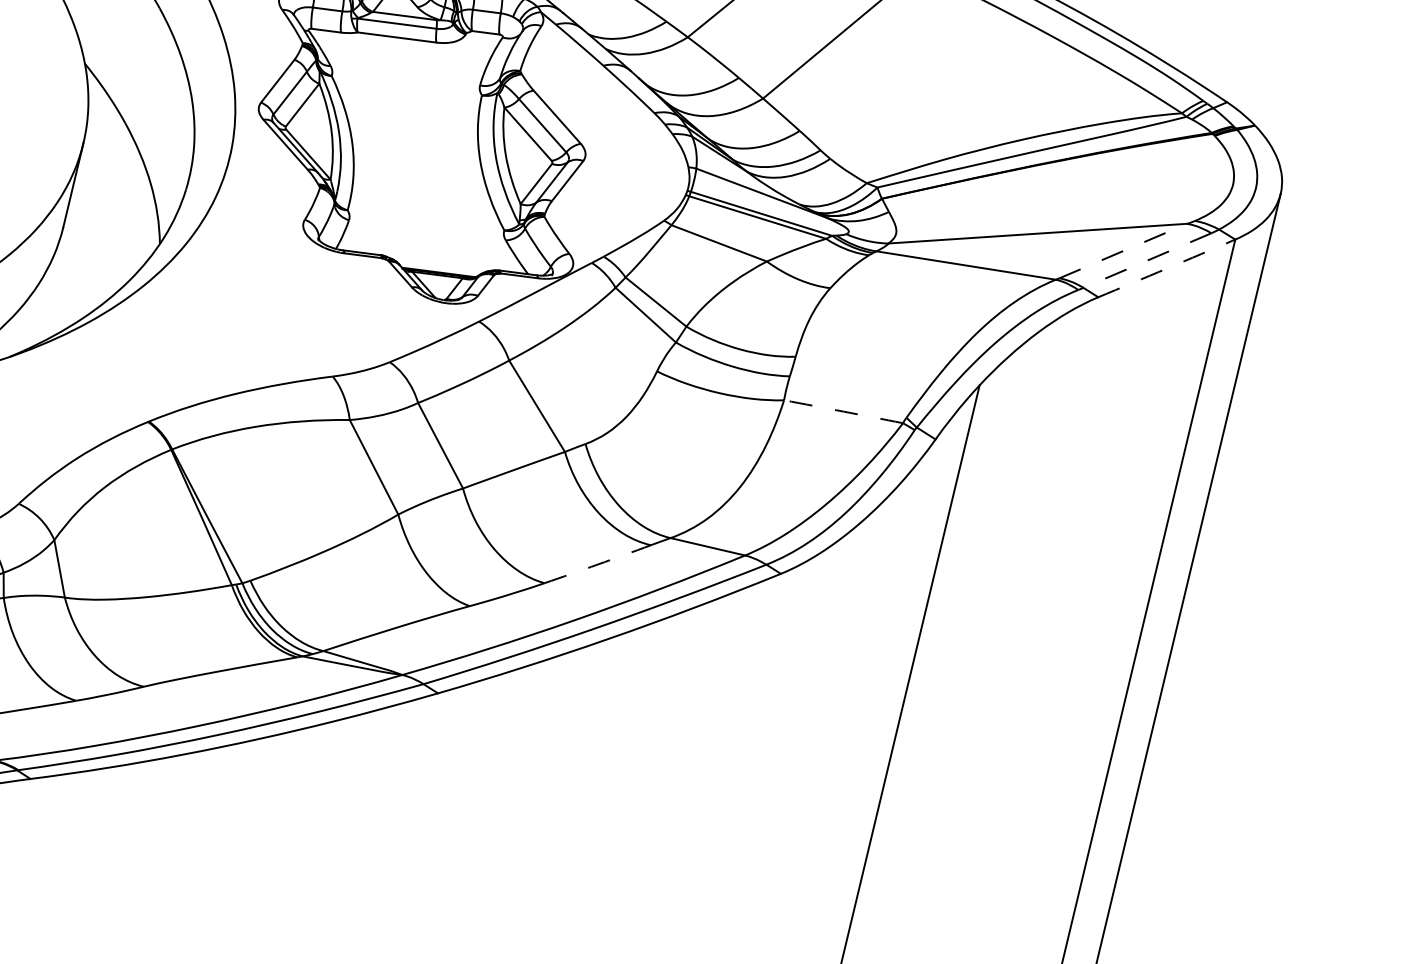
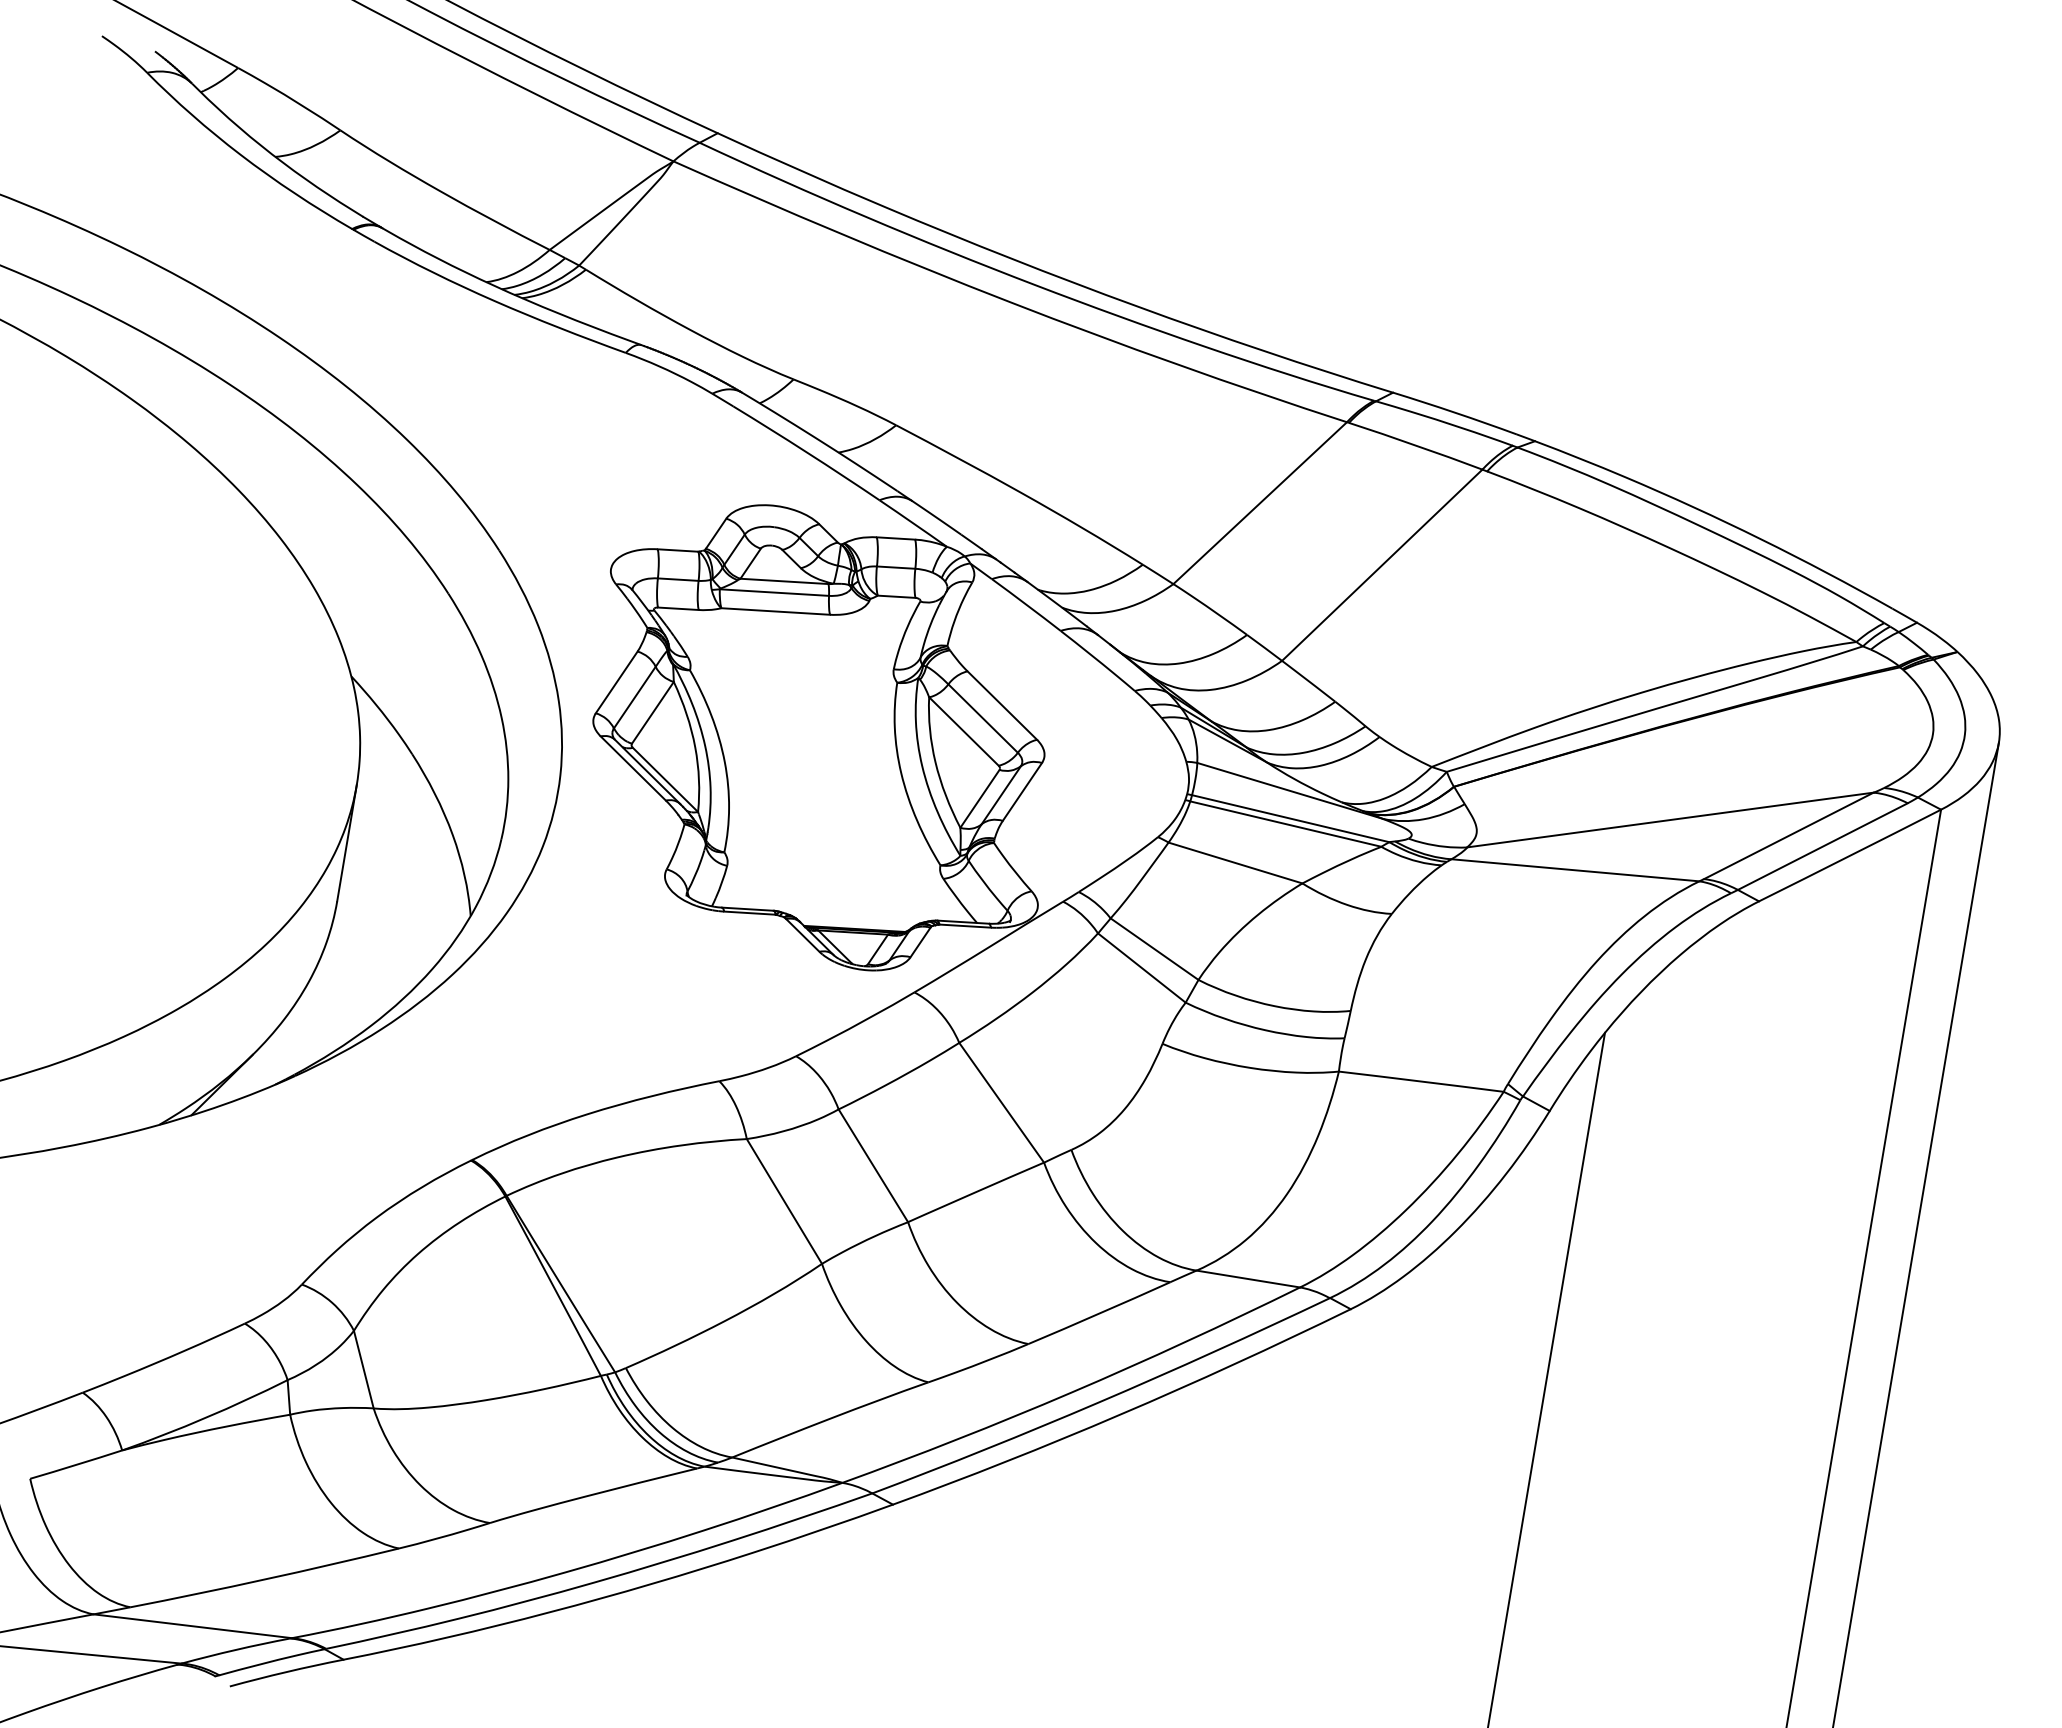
line: (1123, 250) -> (1789, 835), dashed -> solid
line: (1147, 260) -> (1822, 846), dashed -> solid
arc: (1167, 268) -> (1850, 855), dashed -> solid
arc: (843, 411) -> (1421, 1081), dashed -> solid
arc: (597, 564) -> (1099, 1313), dashed -> solid

